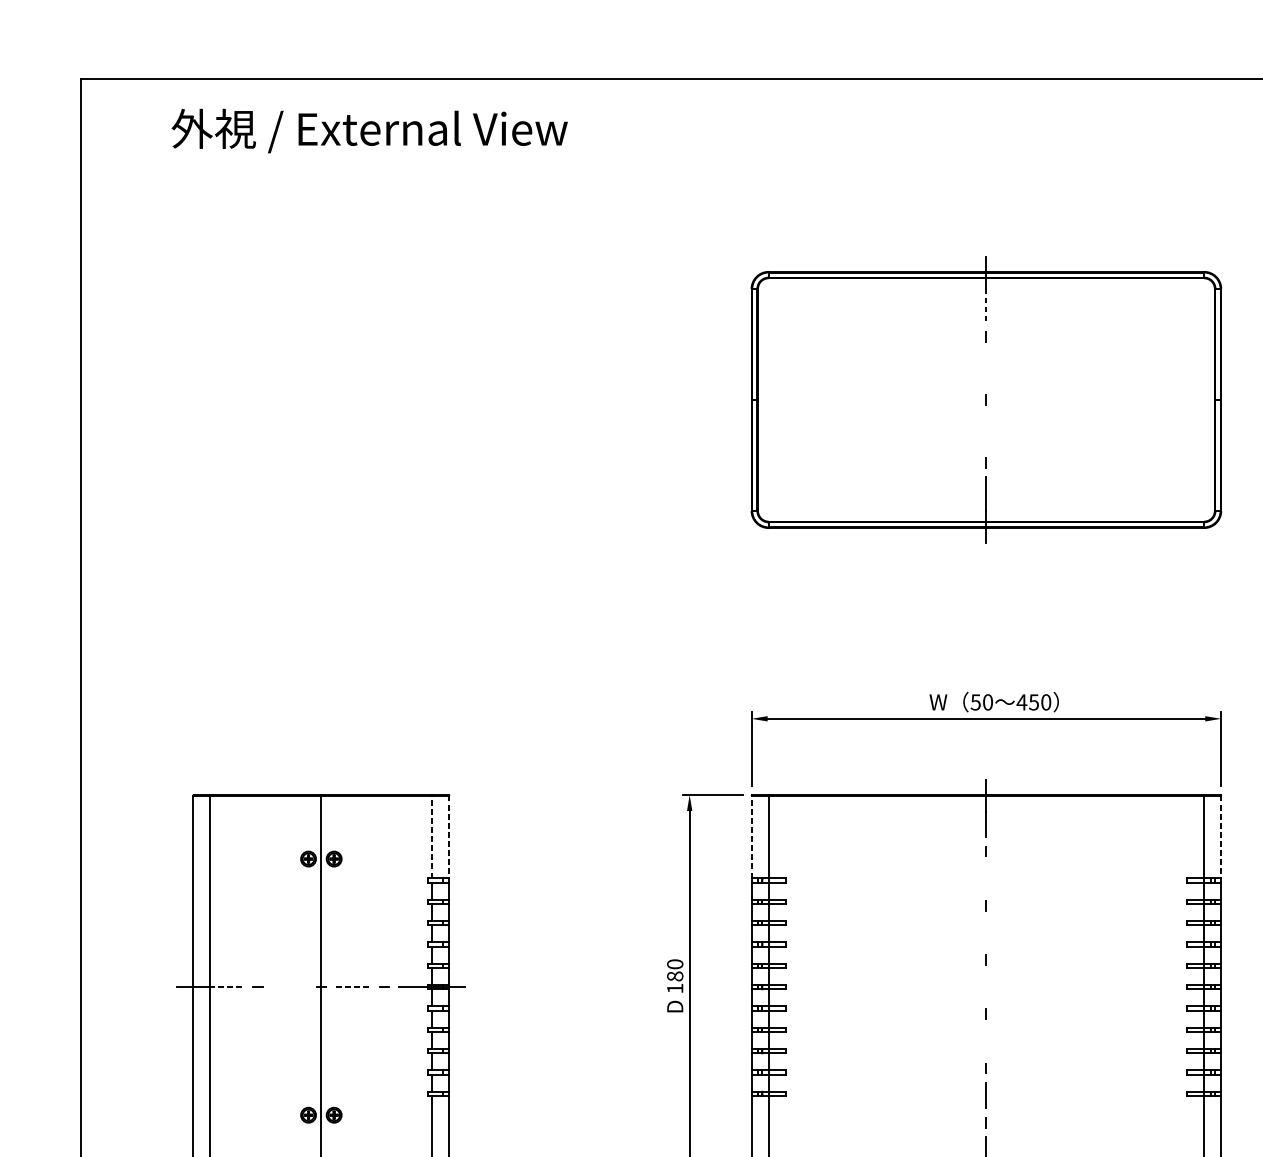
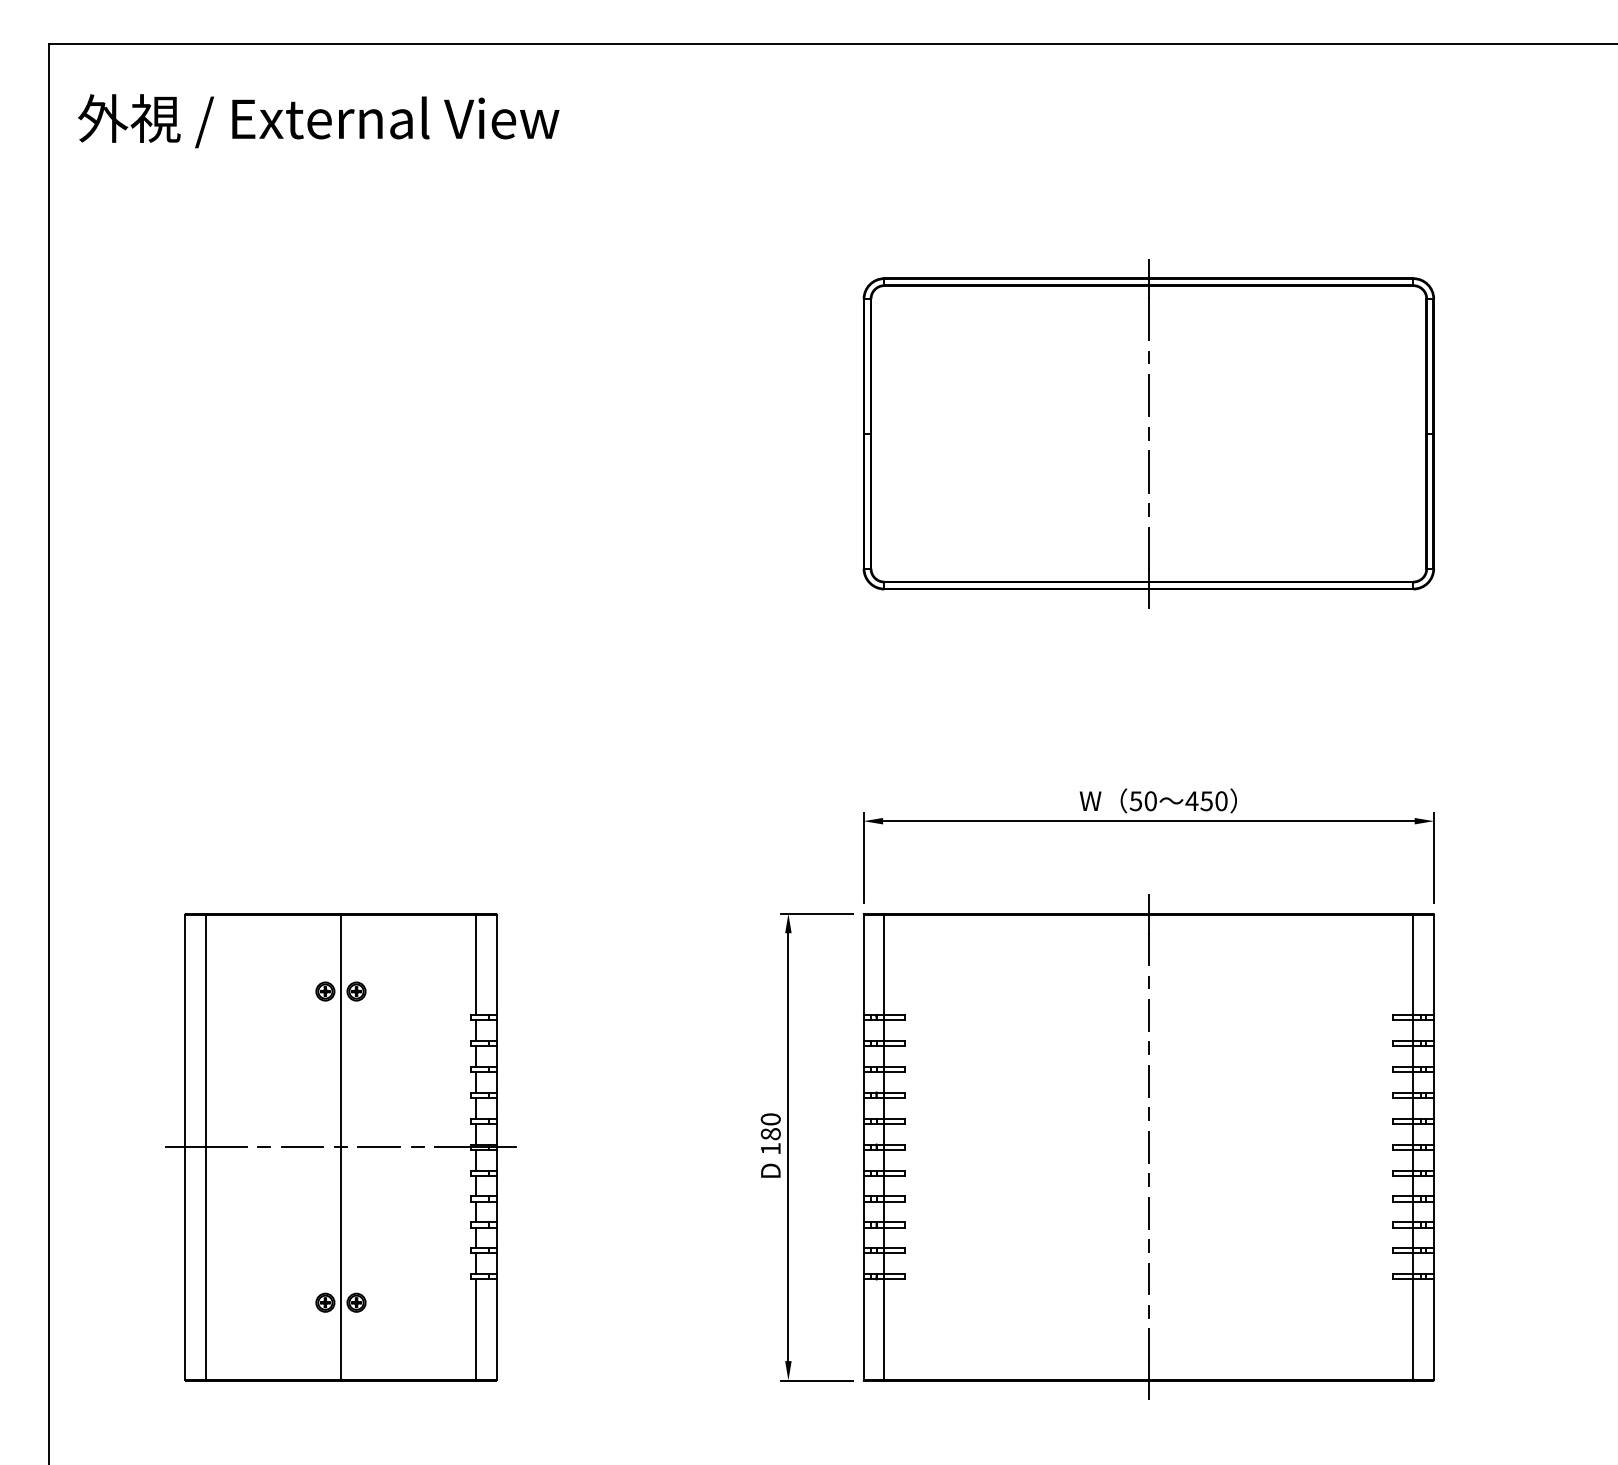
text: (369, 131) -> (318, 121), moved
line: (986, 305) -> (1148, 319), dashed -> solid
line: (986, 368) -> (1148, 395), added
line: (986, 430) -> (1148, 471), added
line: (432, 836) -> (475, 964), dashed -> solid
line: (751, 836) -> (863, 964), dashed -> solid
line: (449, 837) -> (496, 965), dashed -> solid
line: (1221, 837) -> (1434, 965), dashed -> solid
line: (986, 877) -> (1148, 1014), added
line: (986, 932) -> (1148, 1080), added
line: (986, 986) -> (1148, 1146), added
line: (226, 987) -> (225, 1147), dashed -> solid
line: (289, 987) -> (302, 1147), added
line: (353, 987) -> (379, 1147), dashed -> solid
line: (986, 1040) -> (1148, 1212), added

